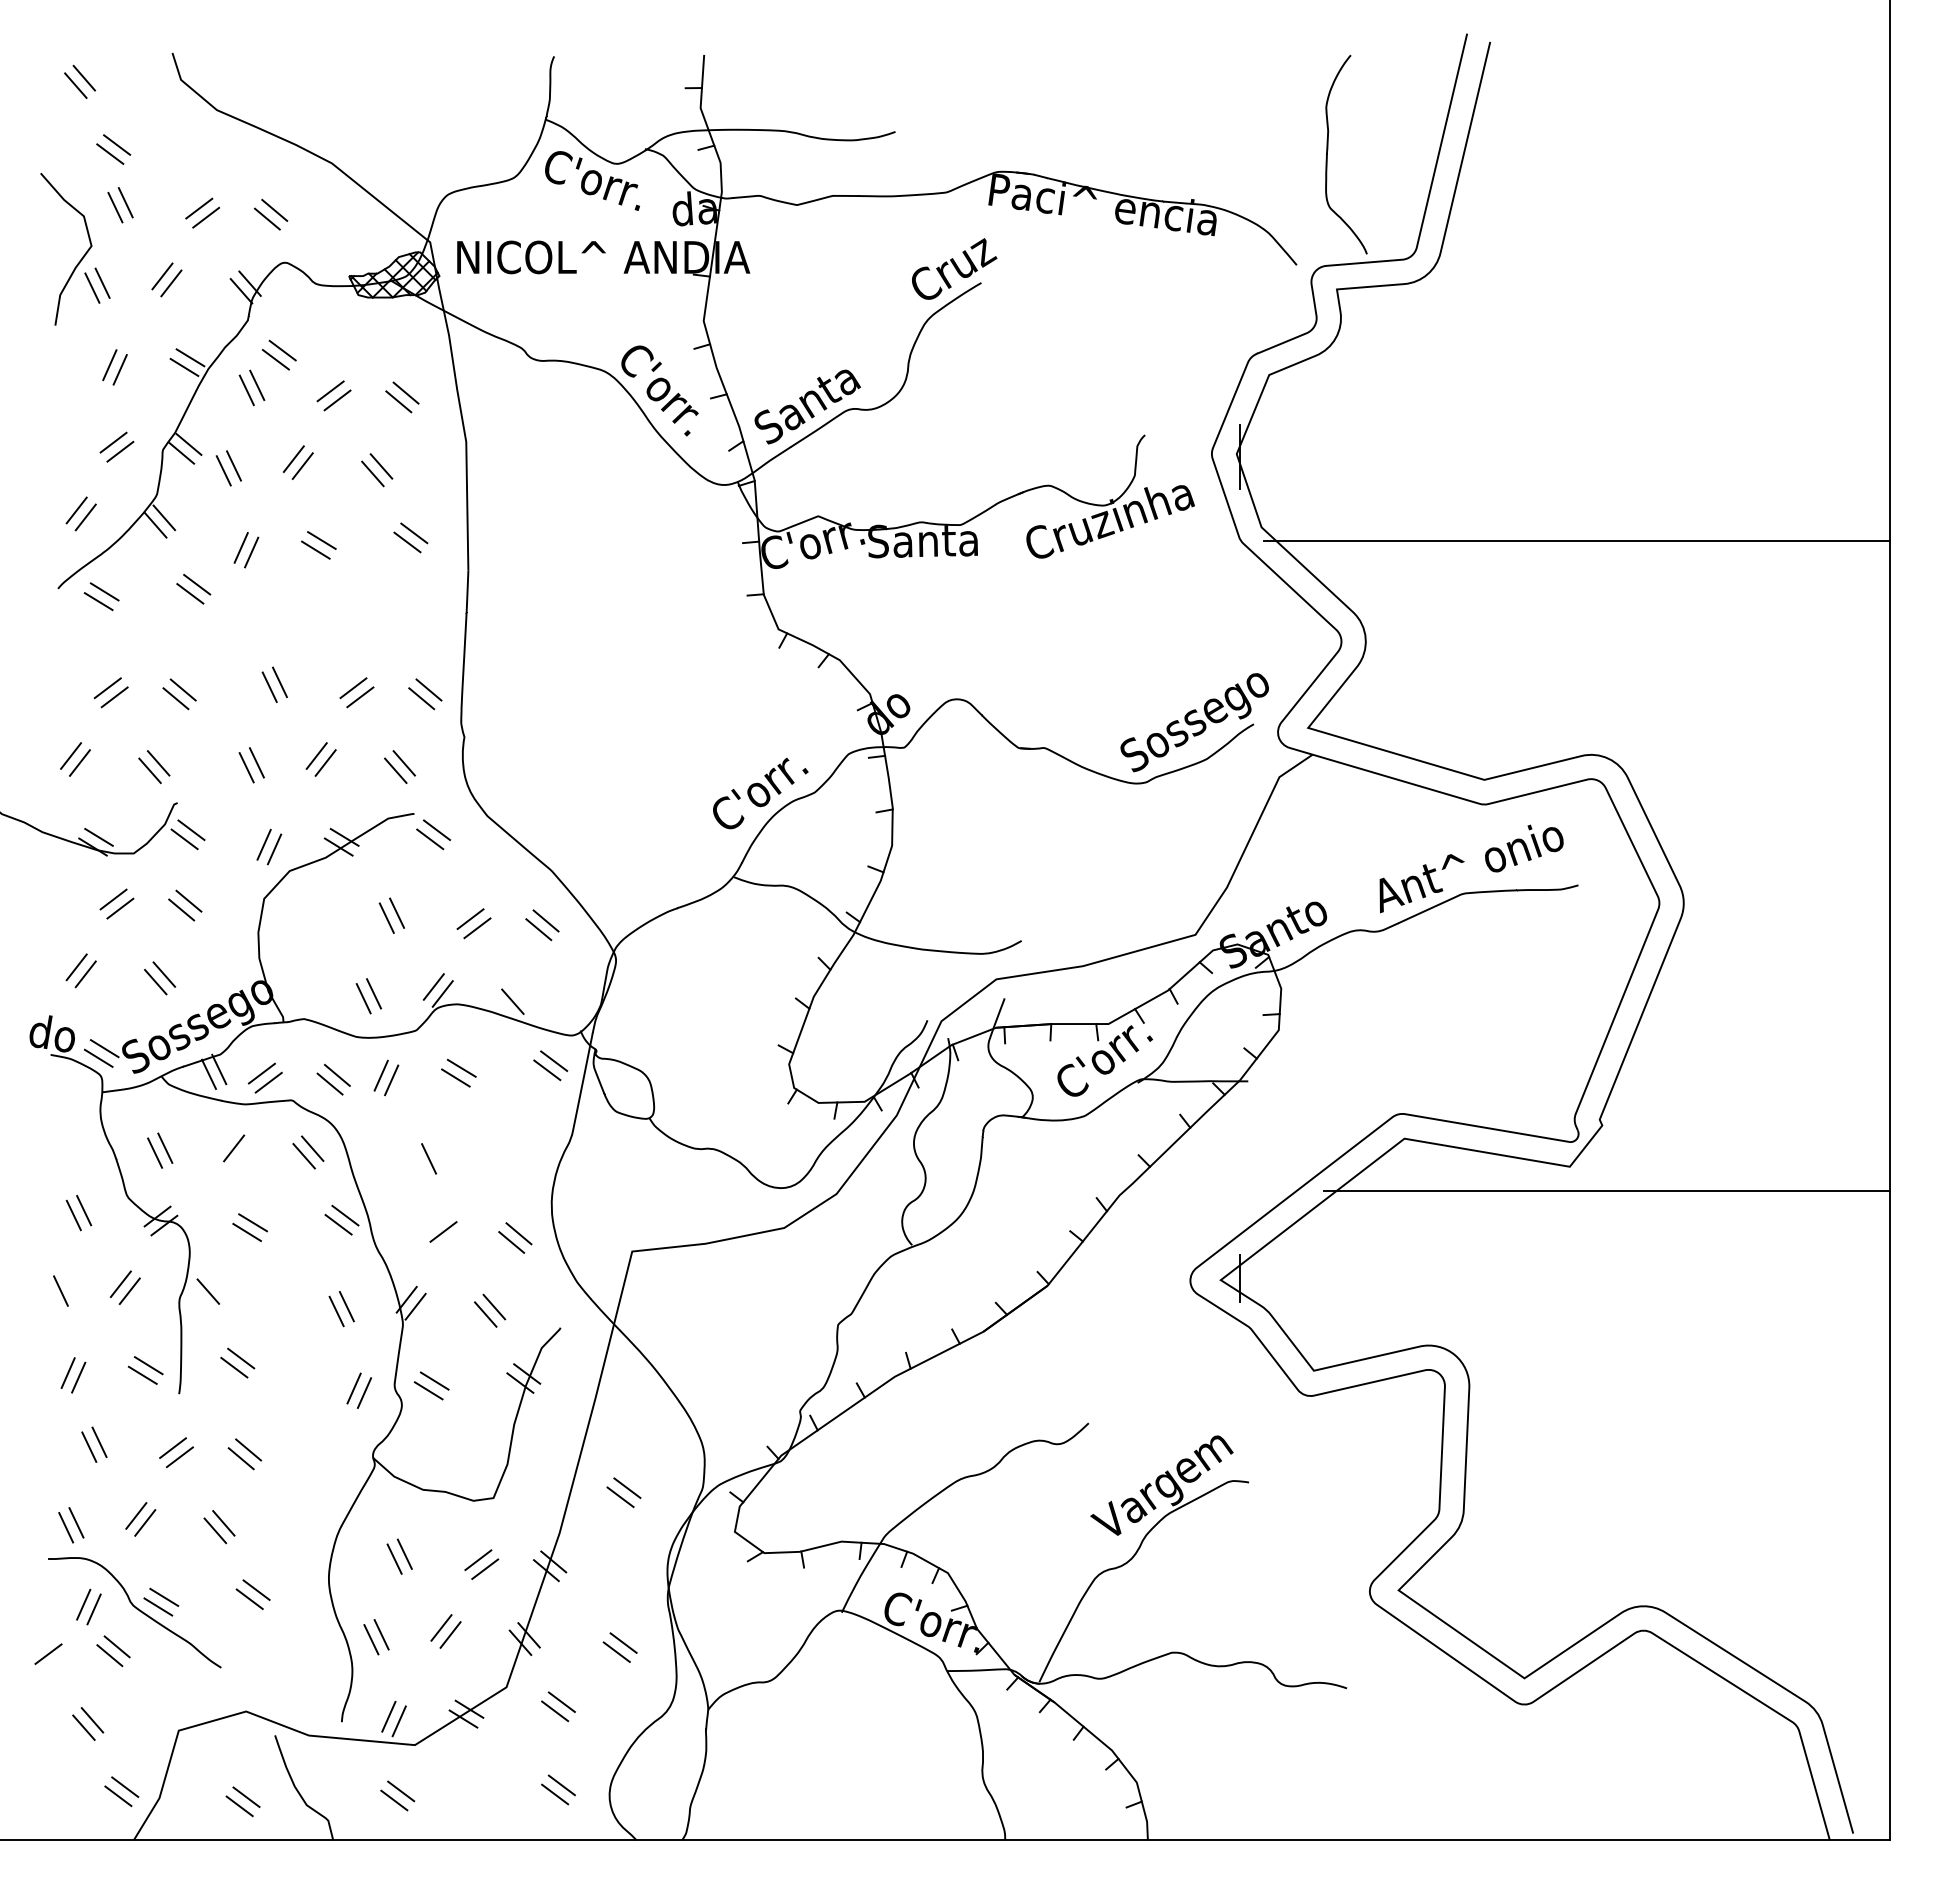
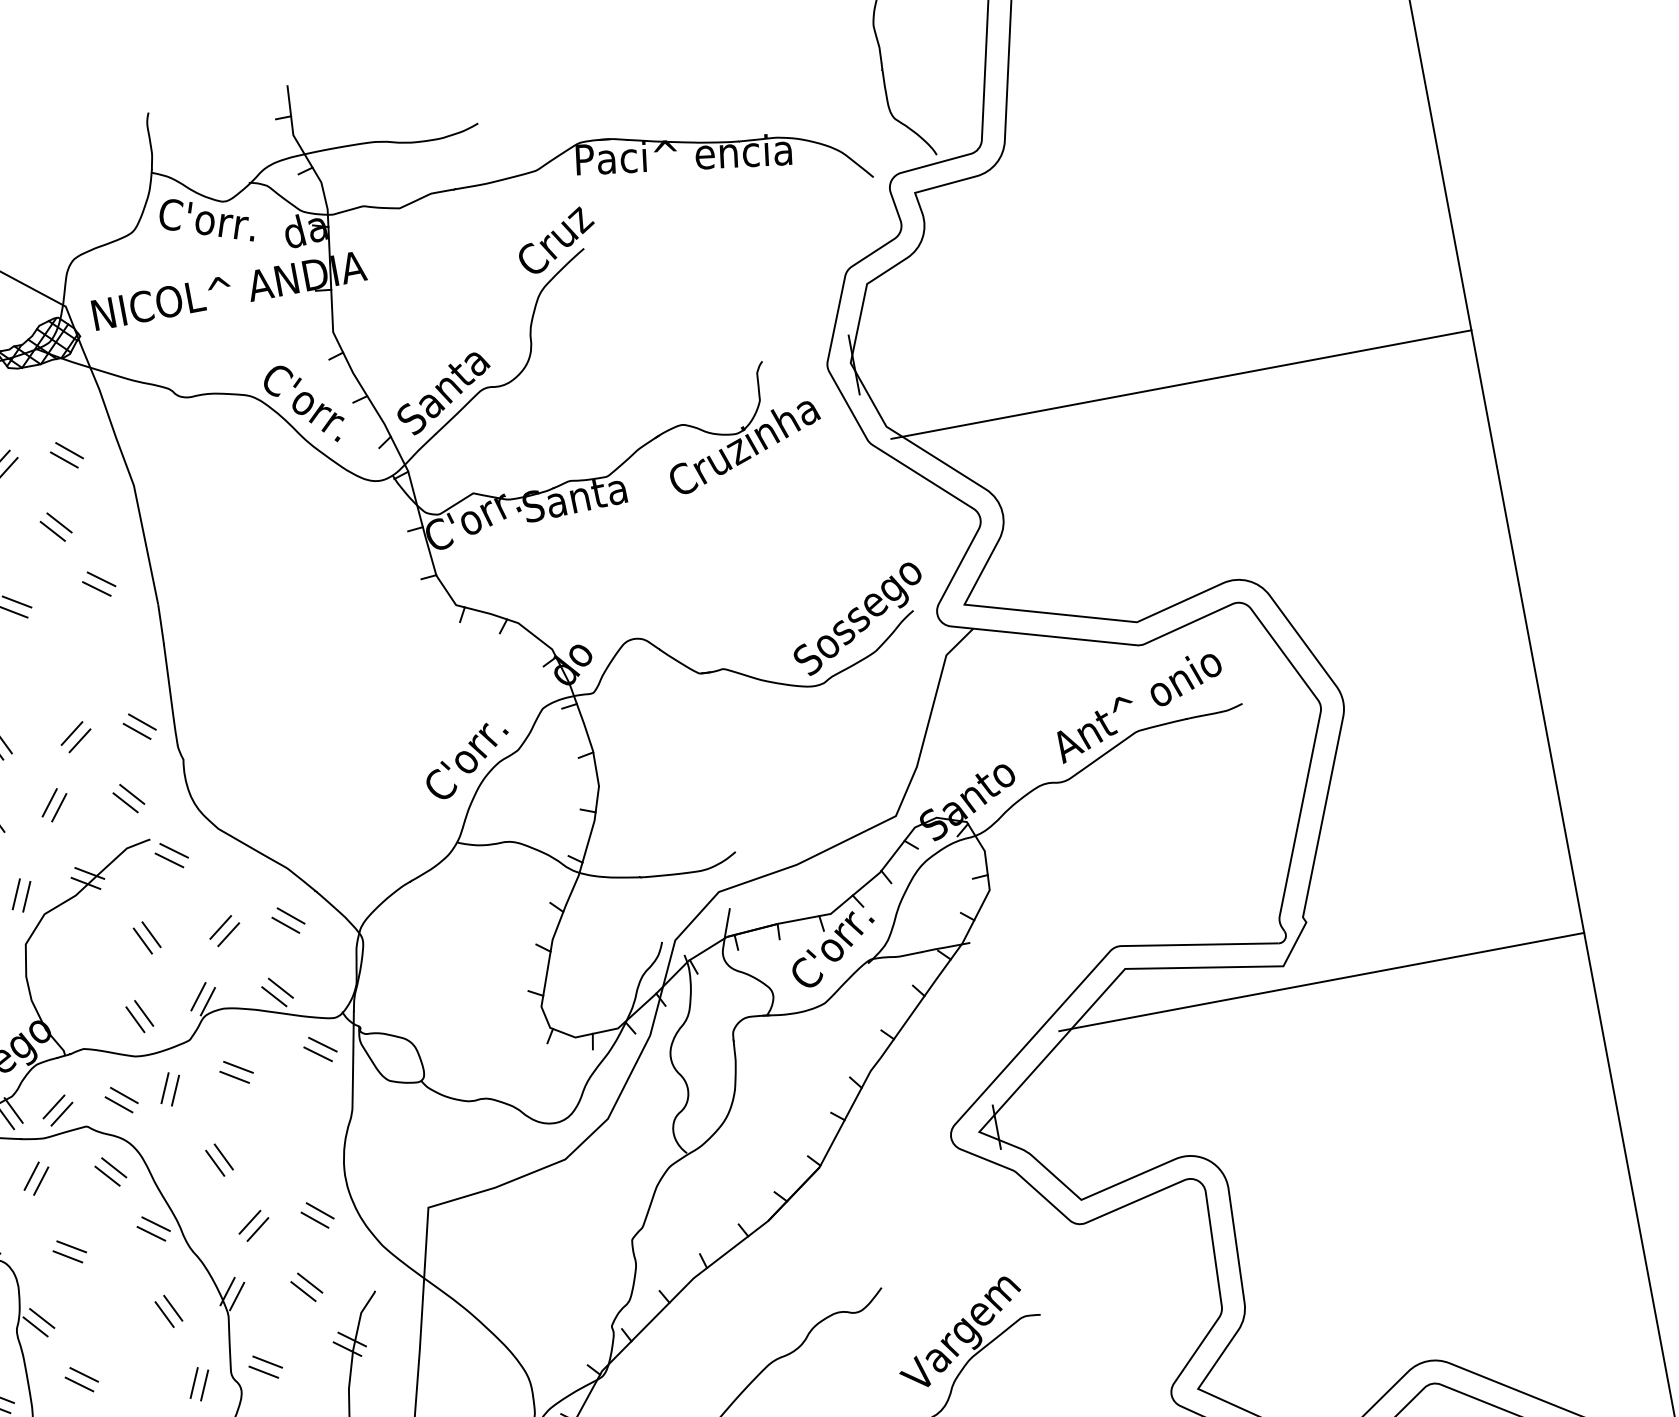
line: (521, 994) -> (281, 988), added
line: (225, 1141) -> (32, 1176), added
line: (418, 1163) -> (214, 1163), added
line: (450, 1240) -> (257, 1228), added
line: (199, 1298) -> (35, 1326), added

